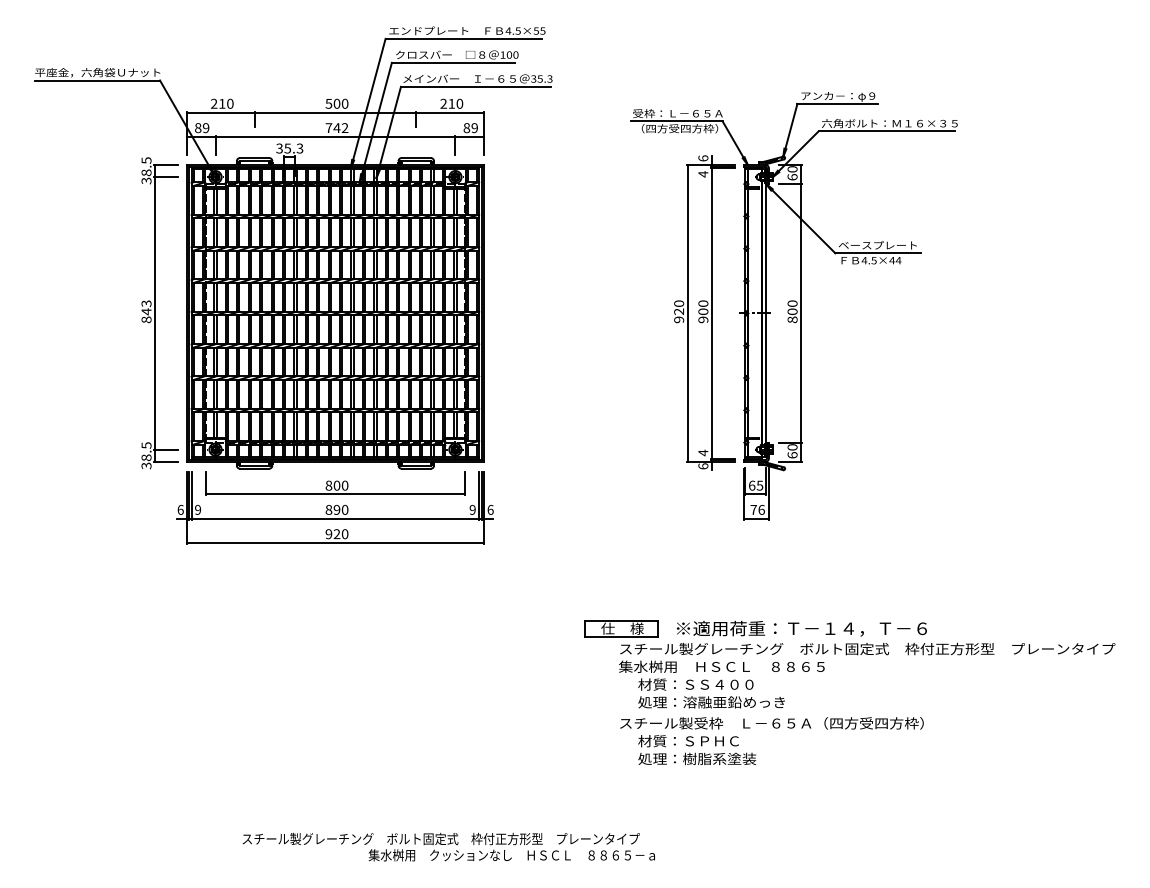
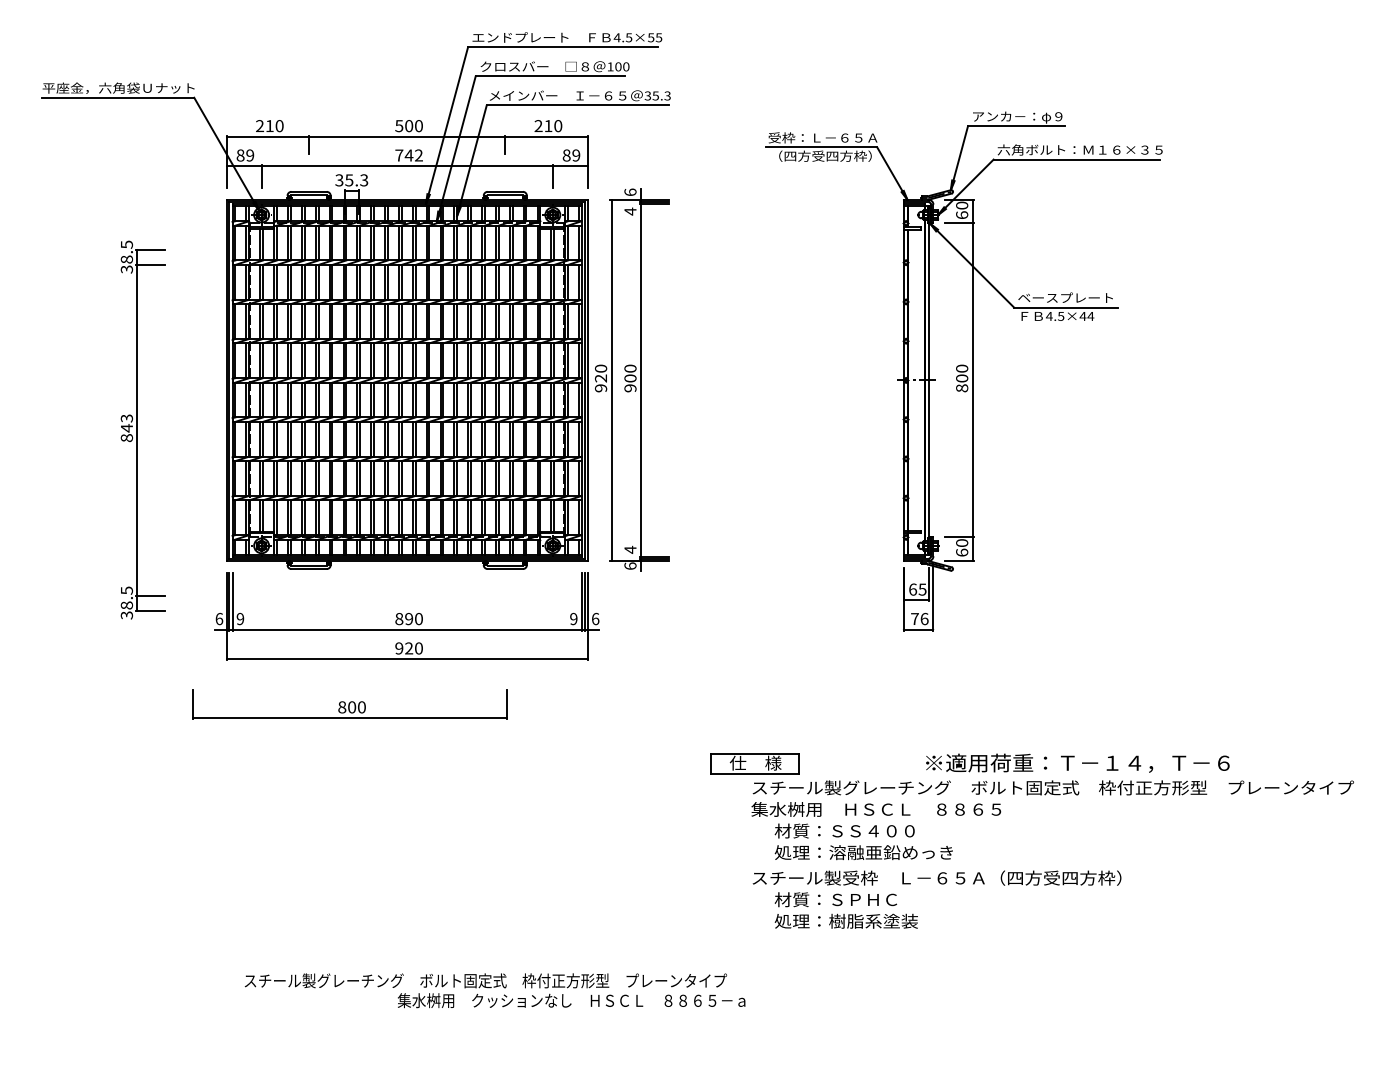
part: (704, 312) -> (631, 379), moved
part: (159, 313) -> (142, 430), moved
part: (335, 483) -> (350, 704), moved
text: (801, 628) -> (1077, 762), moved
text: (448, 846) -> (494, 989), moved

